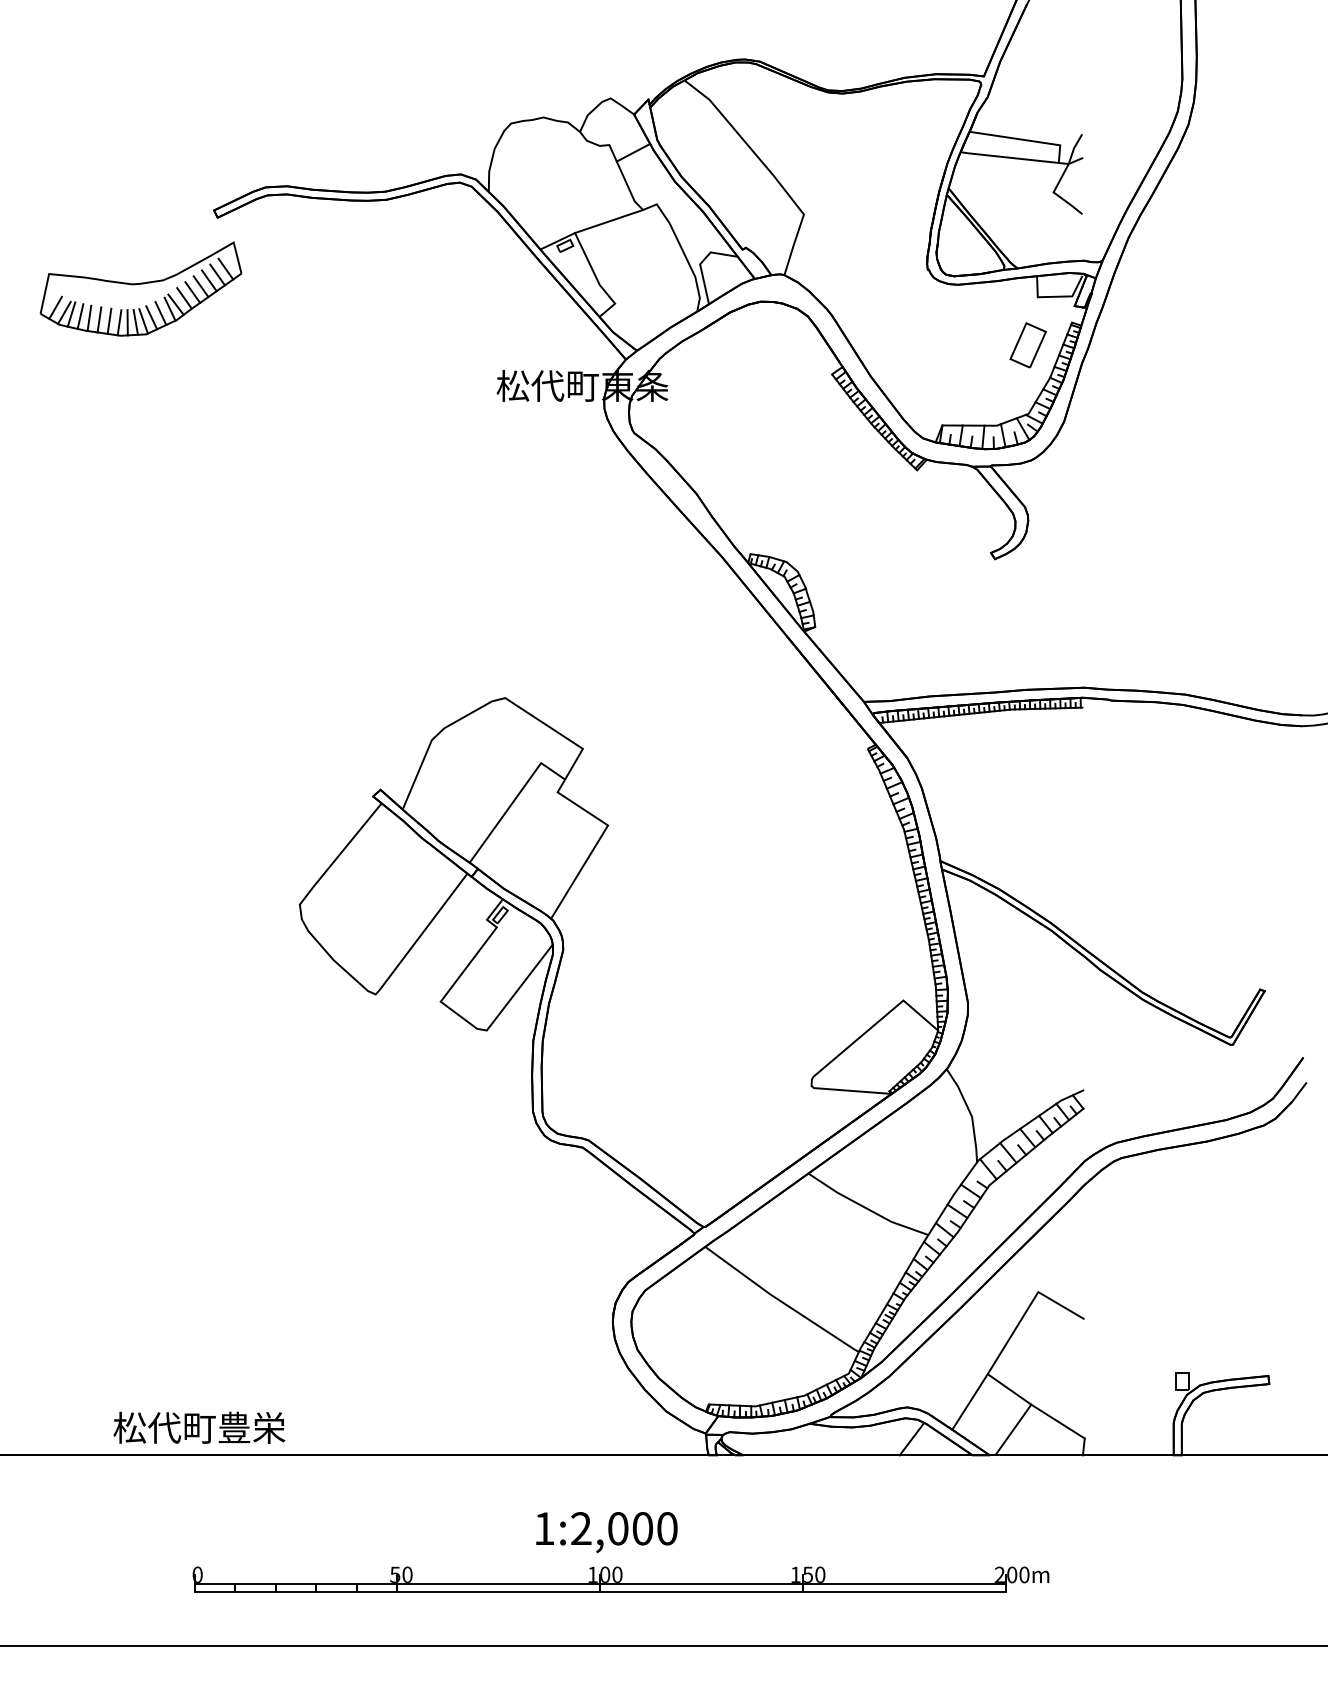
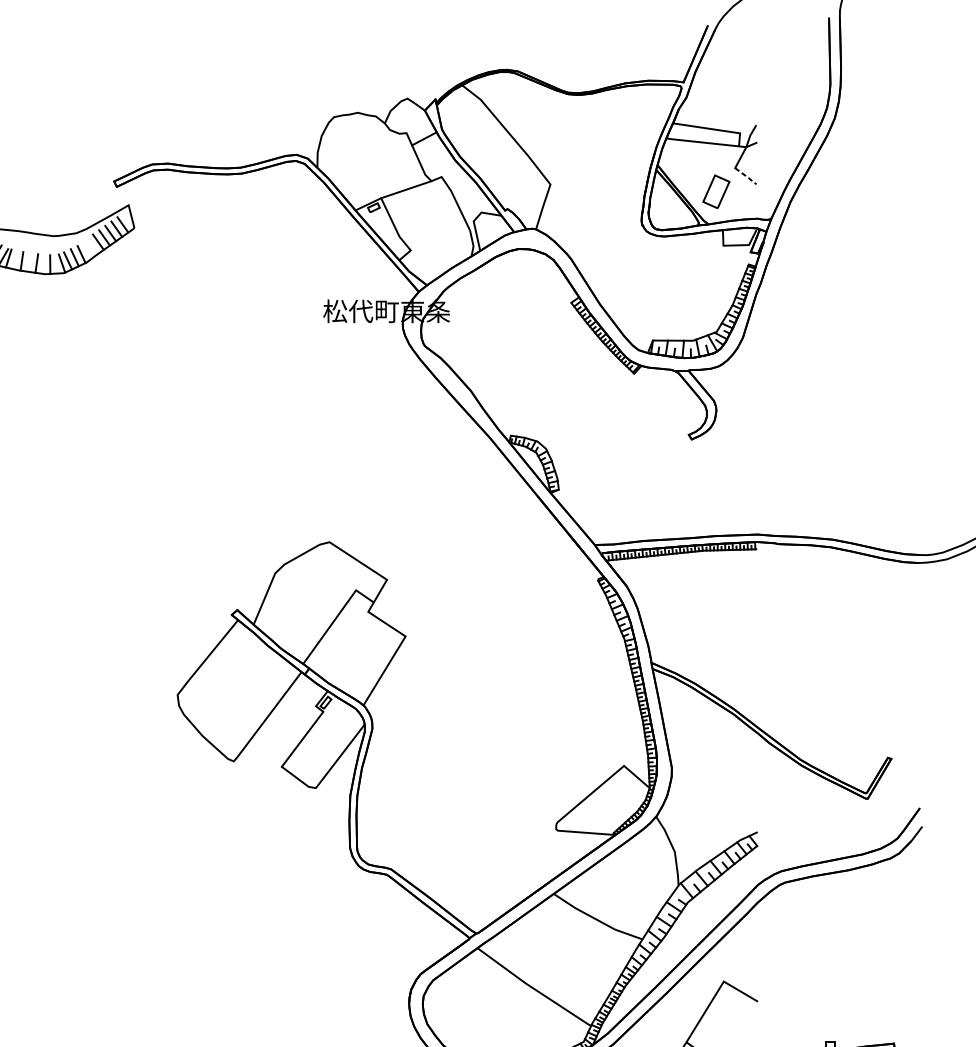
line: (1068, 203) -> (746, 176), solid -> dashed
line: (184, 298) -> (92, 246), removed
line: (175, 304) -> (85, 251), removed
line: (80, 316) -> (15, 259), removed
line: (99, 319) -> (29, 262), removed
line: (135, 321) -> (56, 263), removed
line: (119, 322) -> (44, 264), removed
part: (1027, 345) -> (715, 191), moved

